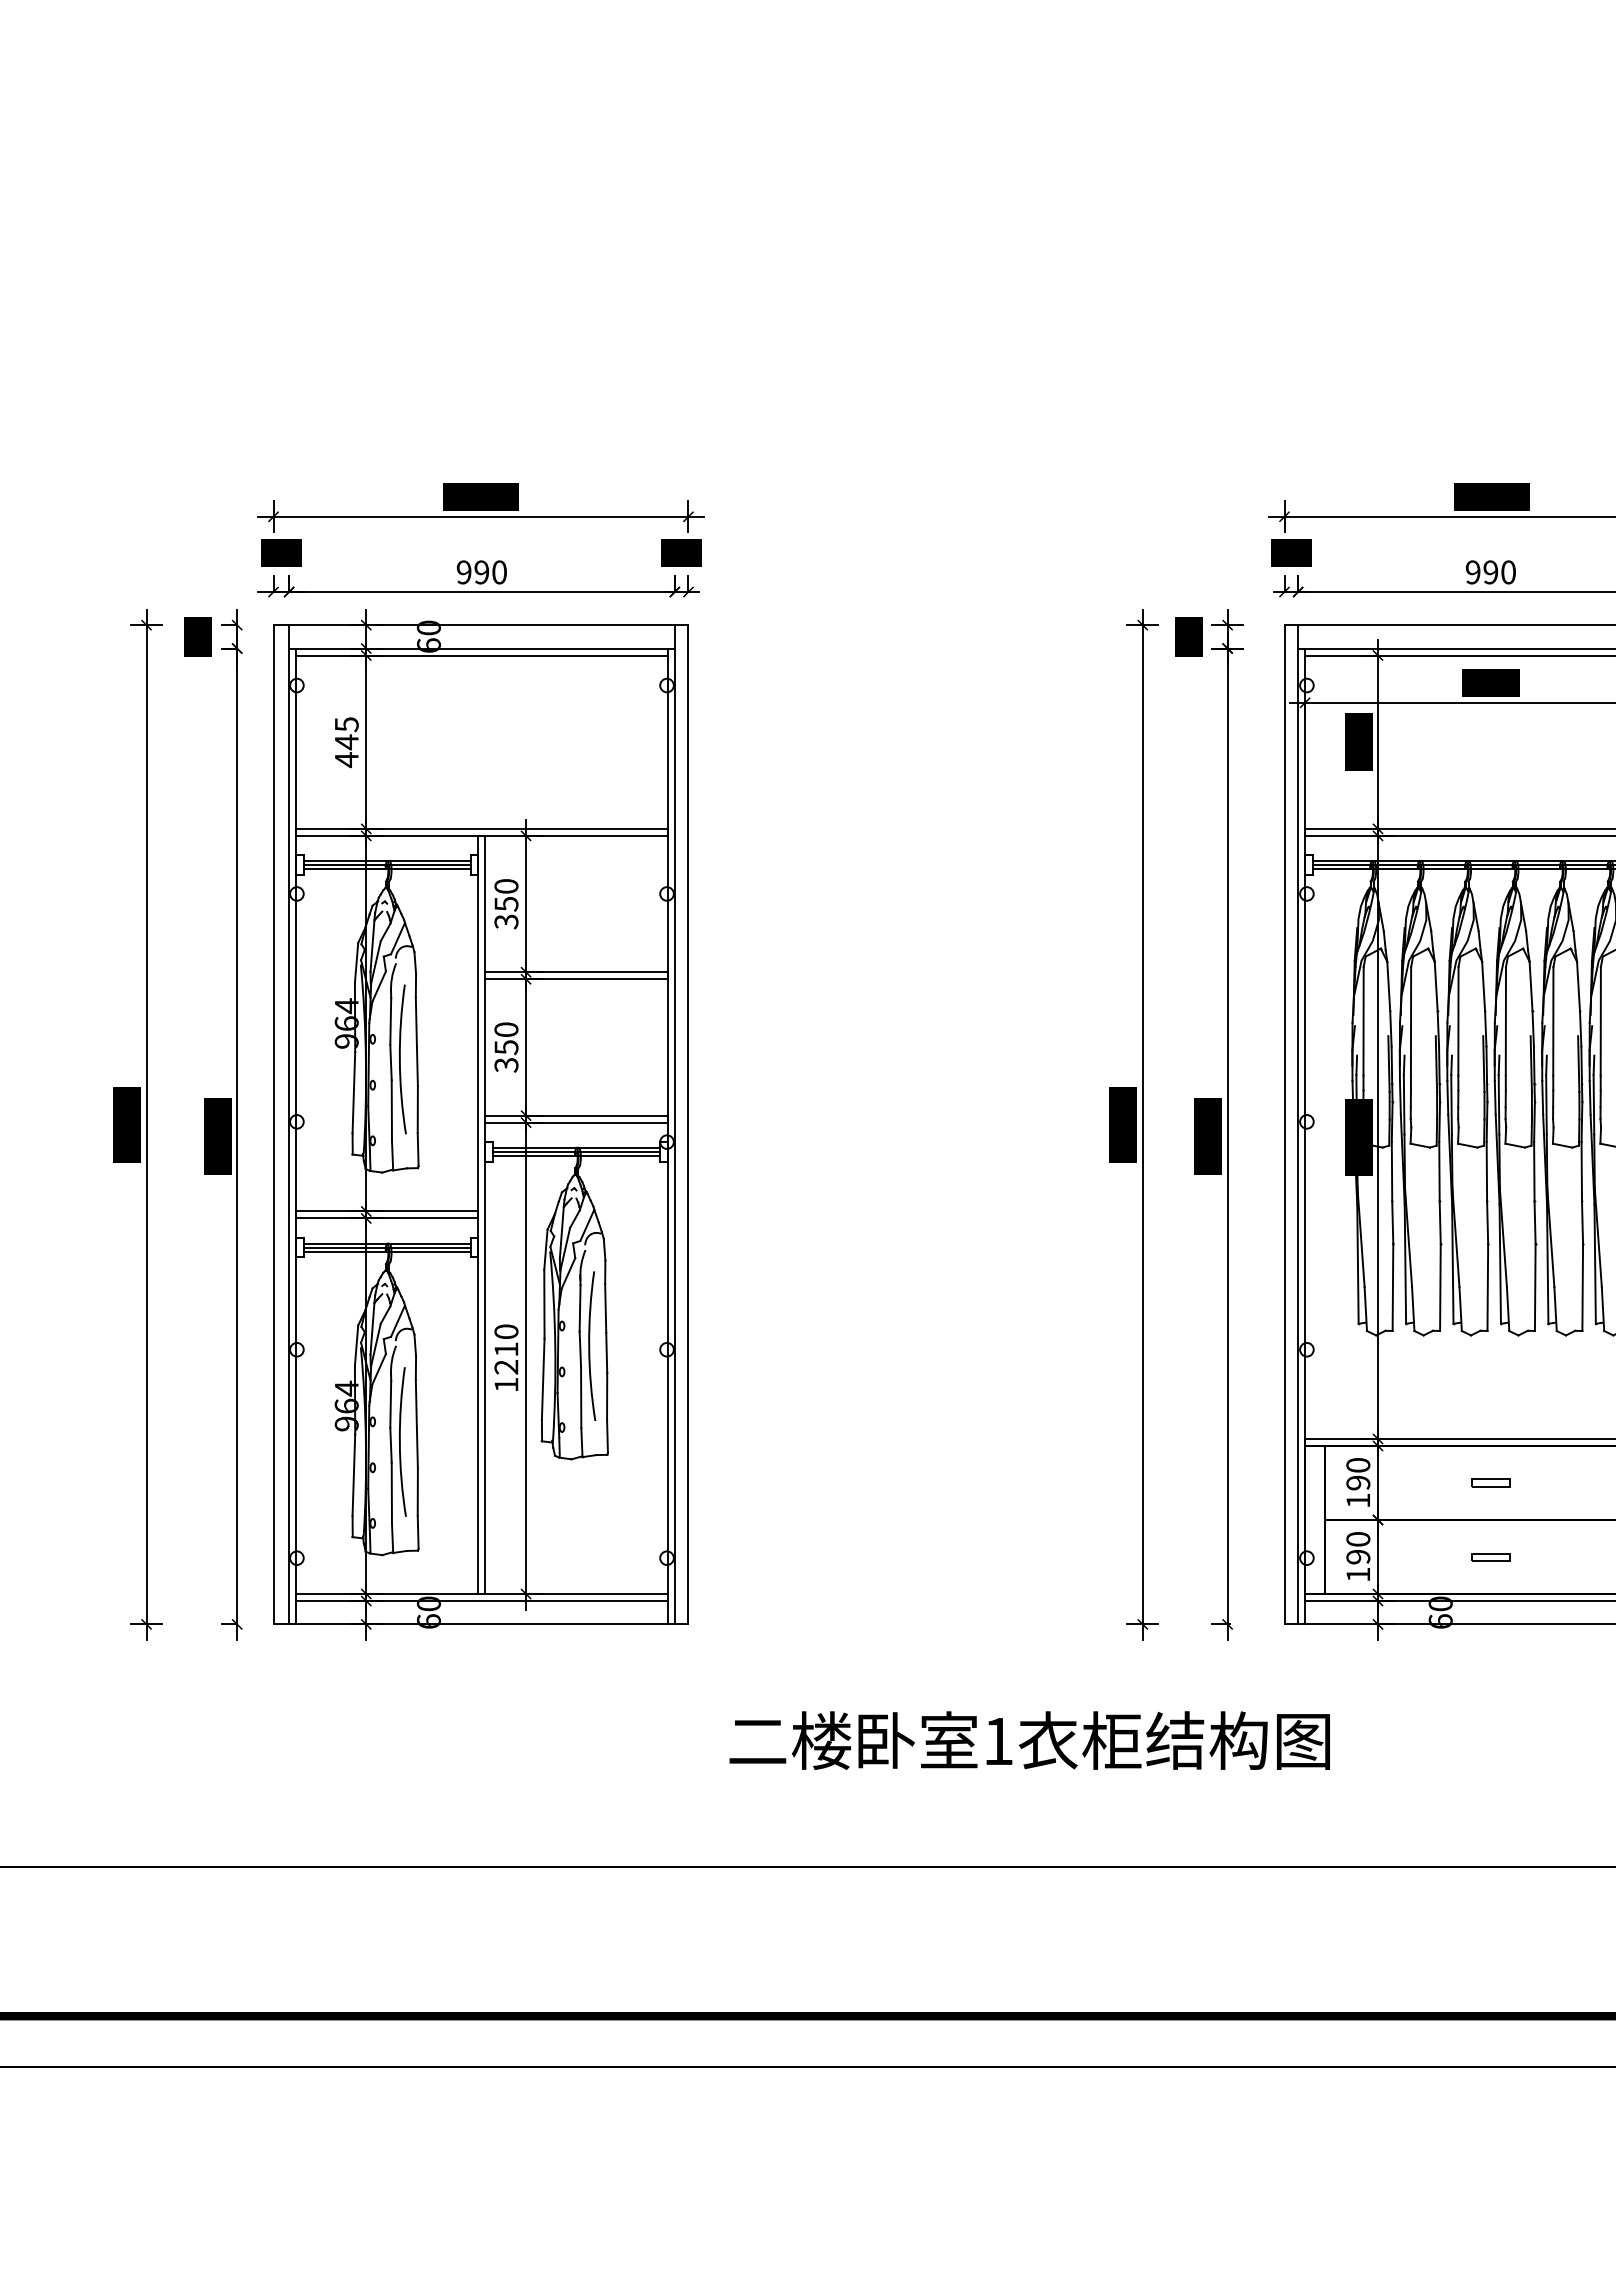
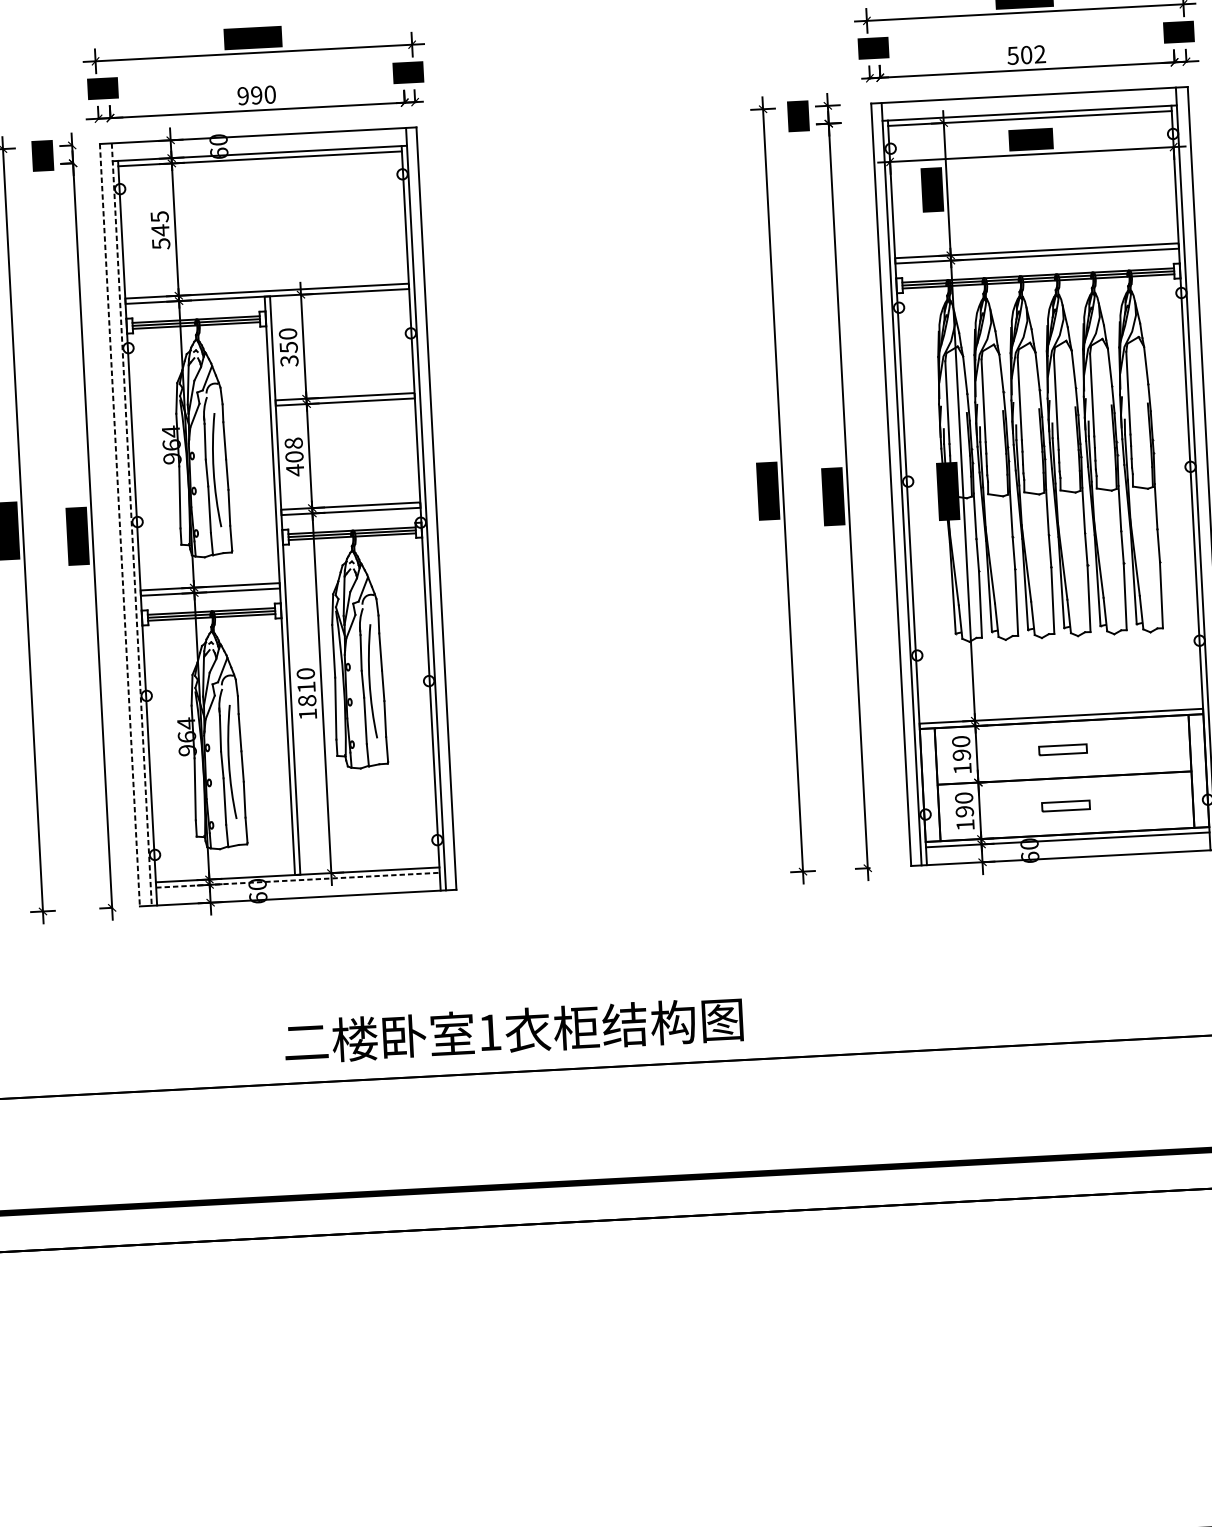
text: (1490, 572) -> (1026, 55), 990 -> 502
text: (346, 760) -> (160, 244), 445 -> 545
text: (506, 1047) -> (294, 456), 350 -> 408
line: (273, 1124) -> (119, 524), solid -> dashed
line: (289, 1124) -> (132, 524), solid -> dashed
text: (506, 1366) -> (307, 700), 1210 -> 1810
part: (1490, 1482) -> (1062, 749), size x1.6
part: (1490, 1557) -> (1065, 806), size x1.6
line: (481, 1601) -> (297, 880), solid -> dashed
text: (1029, 1740) -> (513, 1030), moved

